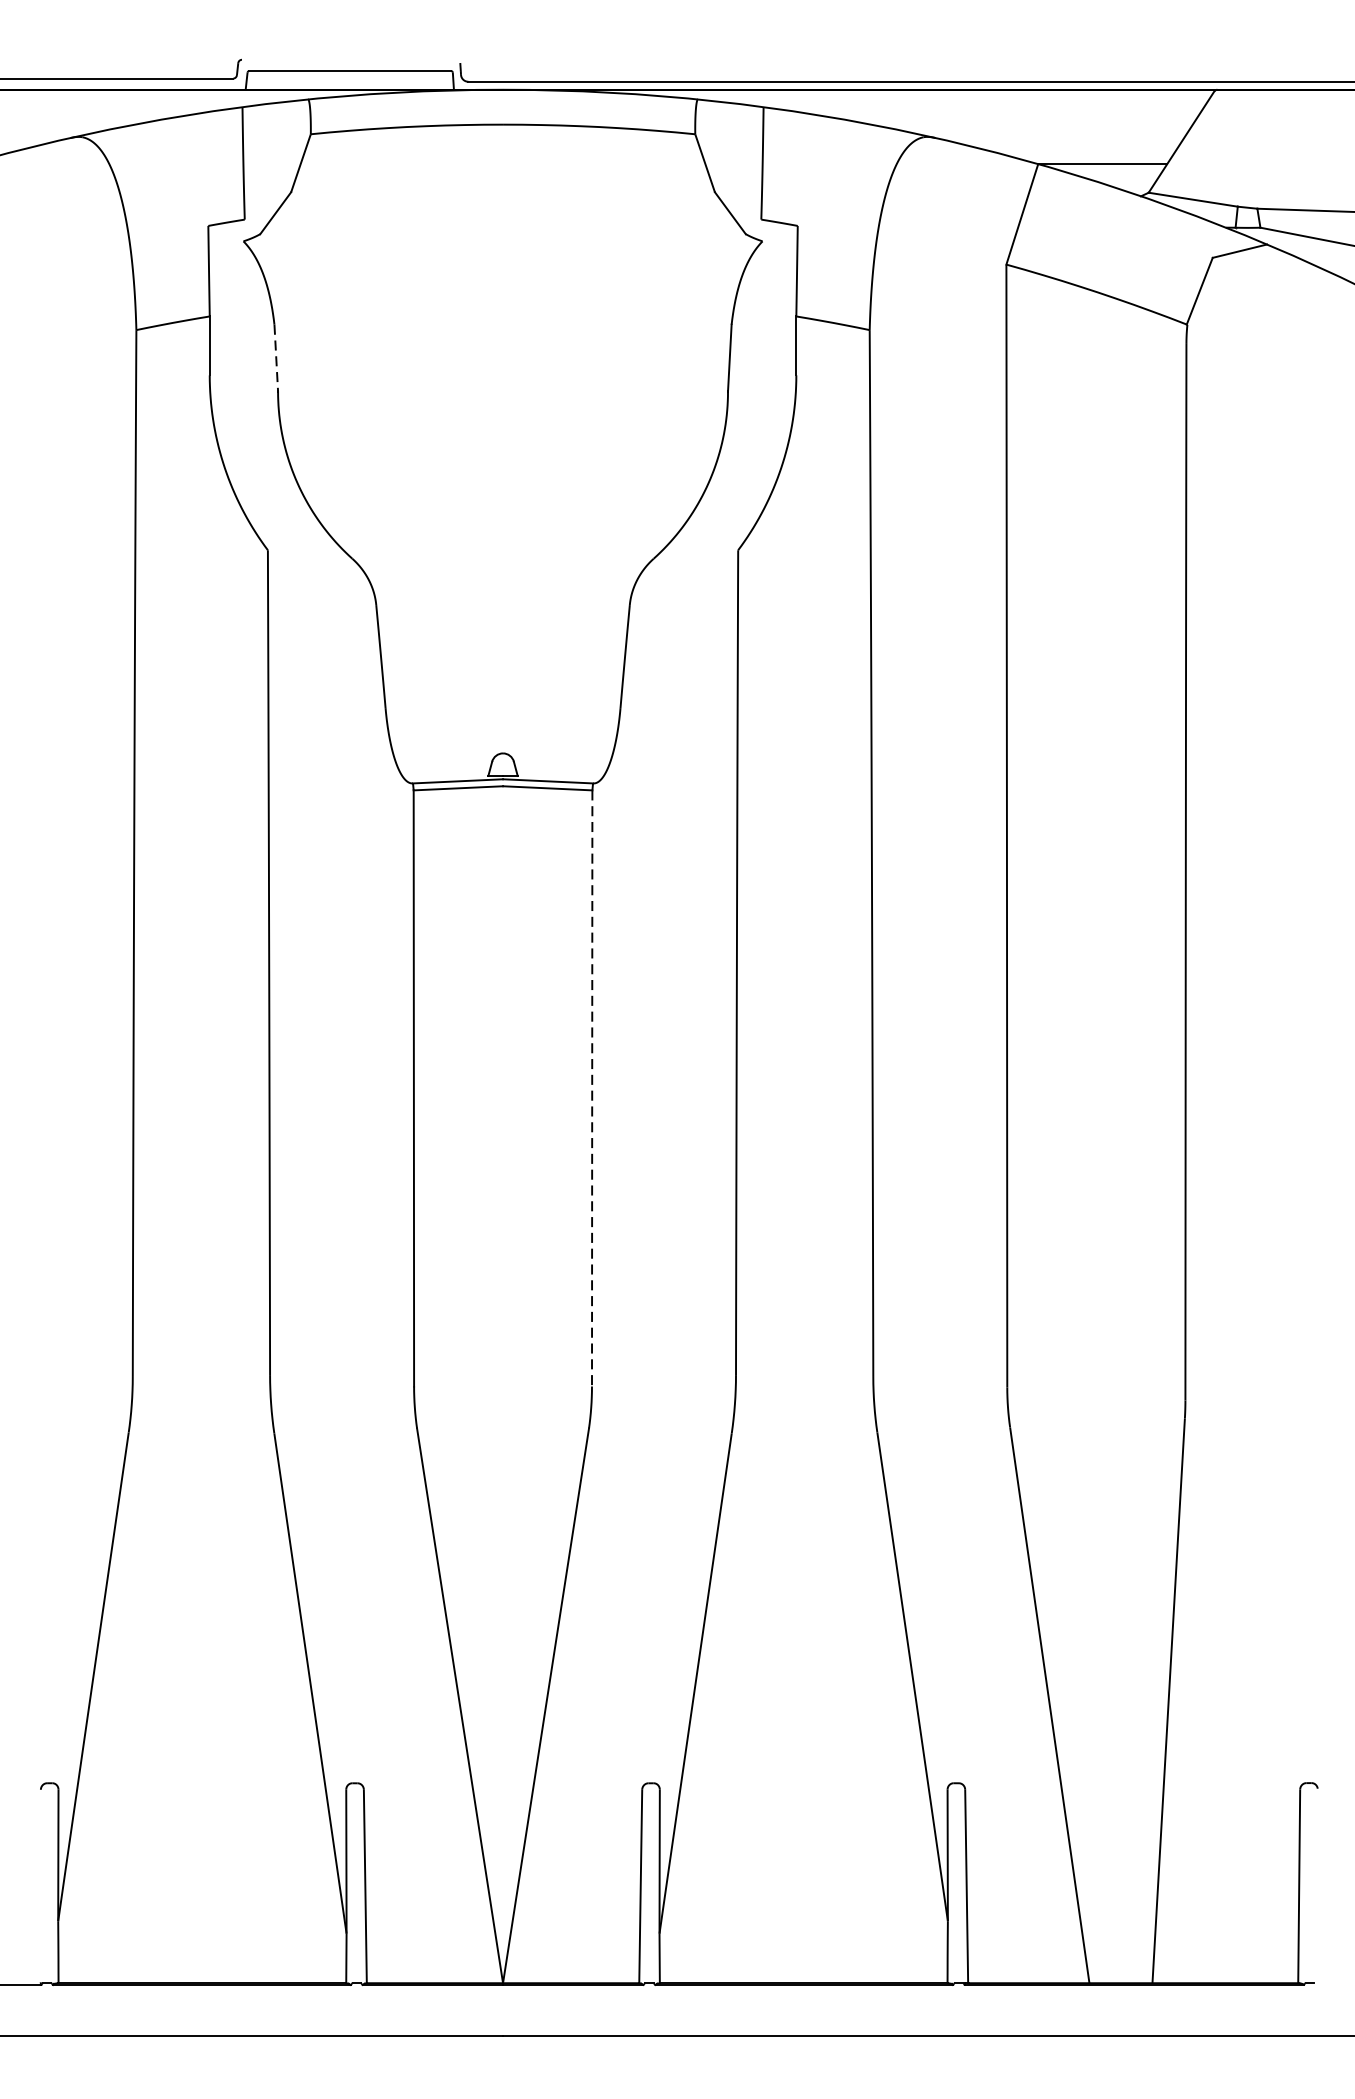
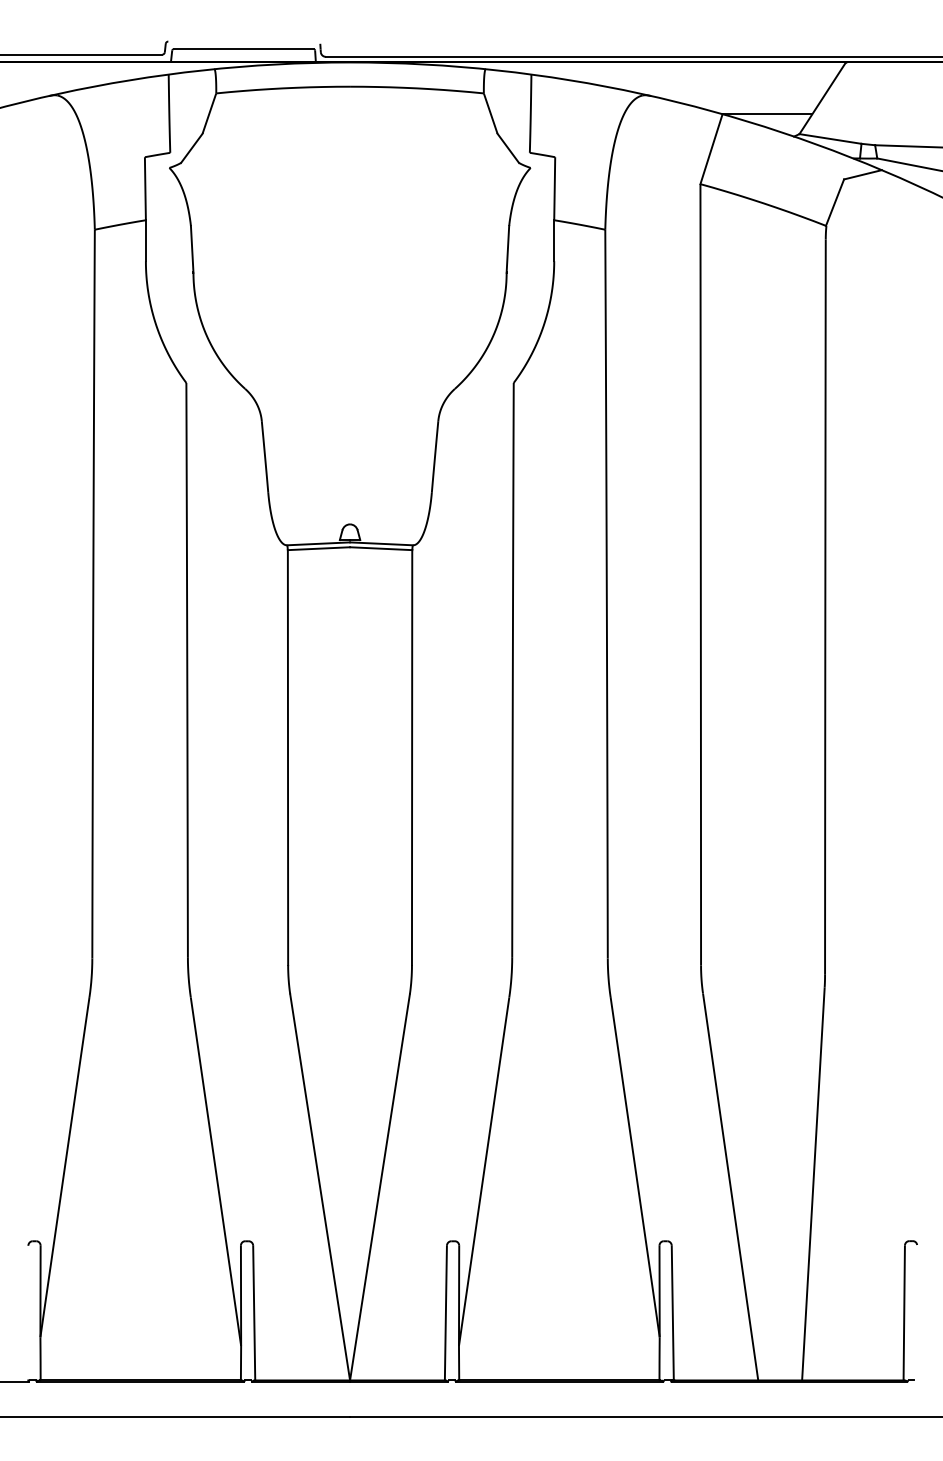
line: (276, 358) -> (192, 249), dashed -> solid
line: (592, 1089) -> (412, 758), dashed -> solid

